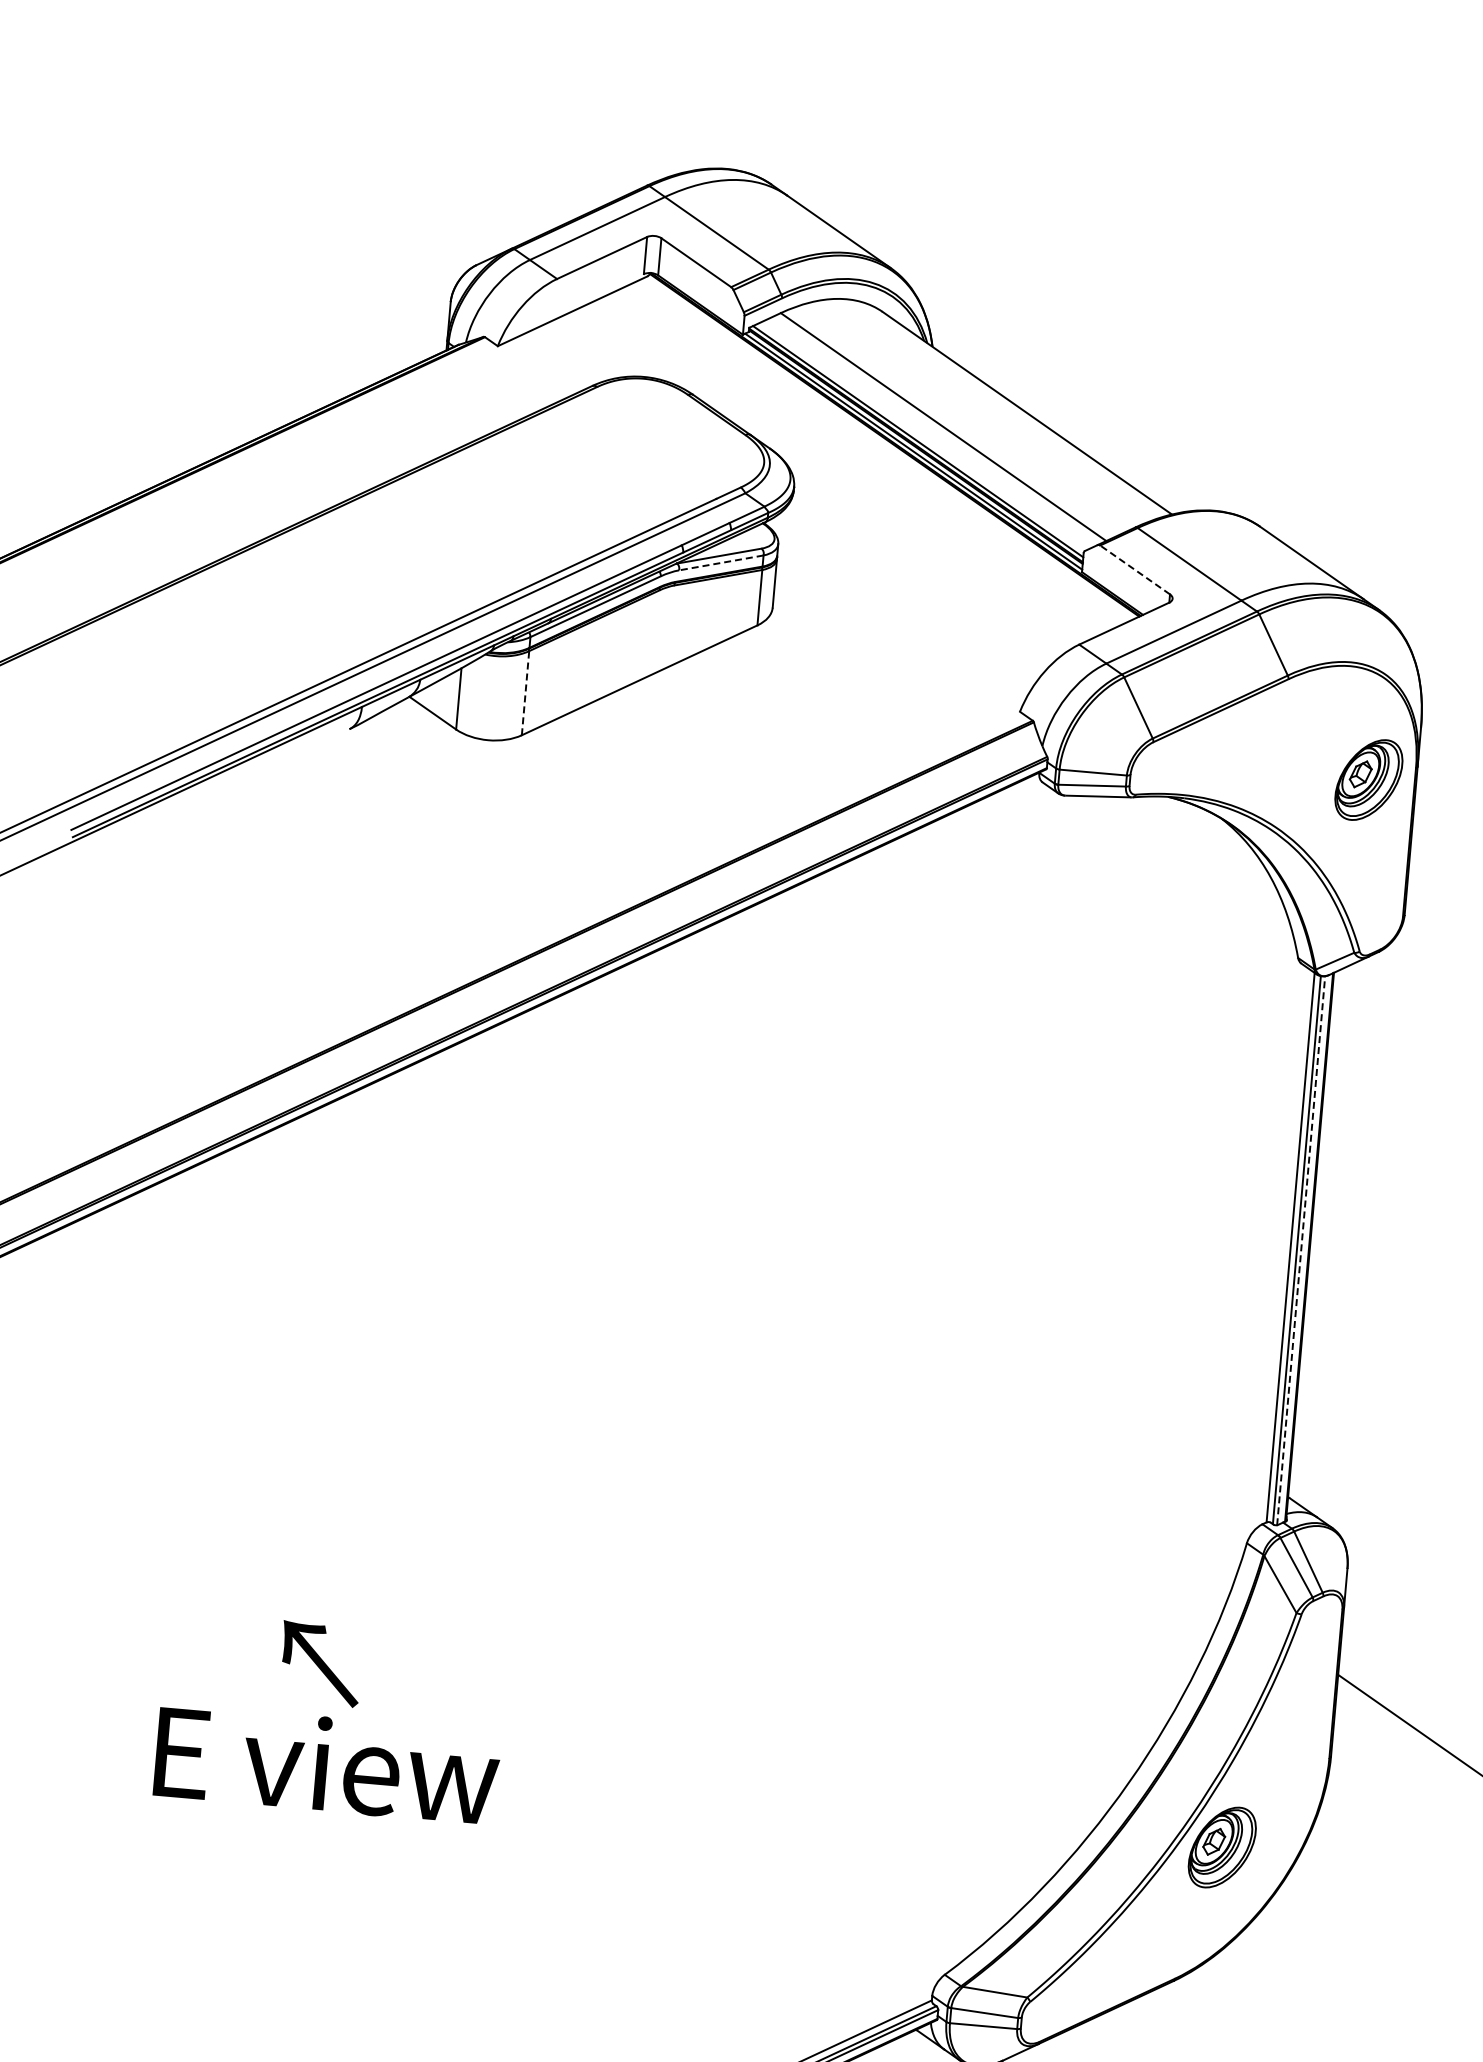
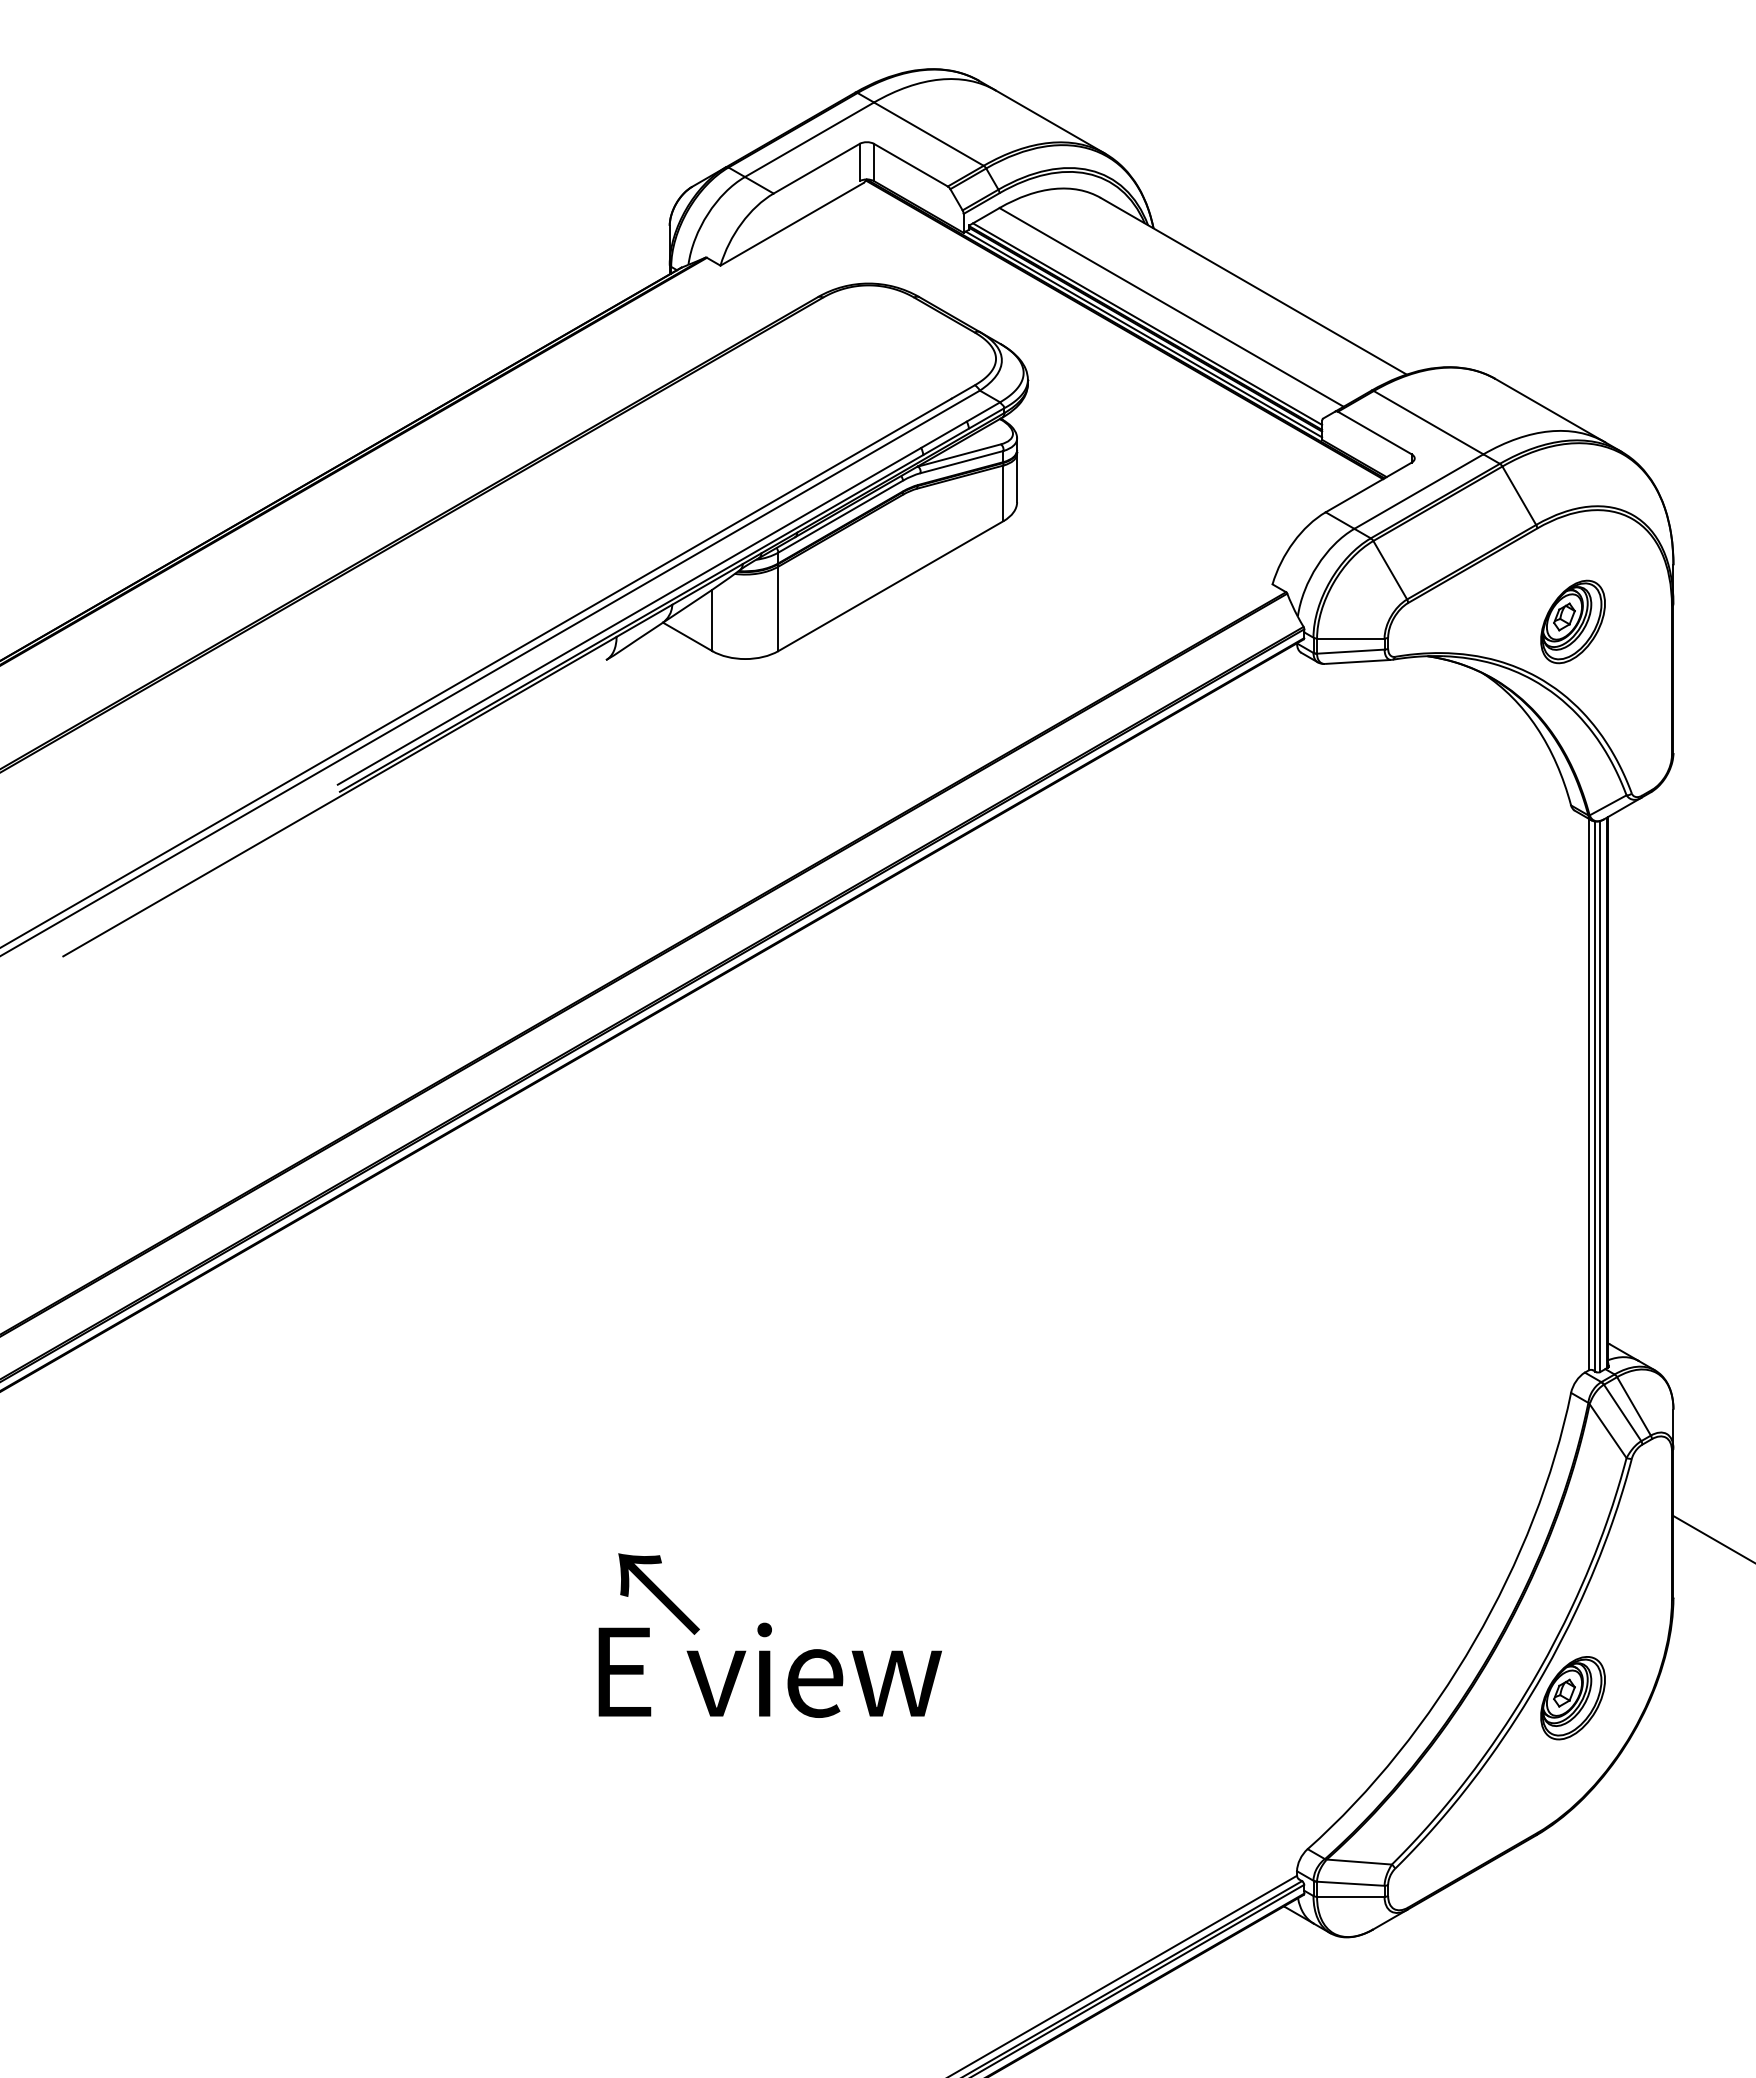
line: (721, 563) -> (962, 462), dashed -> solid
line: (1134, 570) -> (1374, 433), dashed -> solid
line: (525, 692) -> (778, 608), dashed -> solid
part: (1368, 779) -> (1572, 621), moved
line: (1301, 1250) -> (1599, 1096), dashed -> solid
text: (326, 1763) -> (769, 1669), moved

